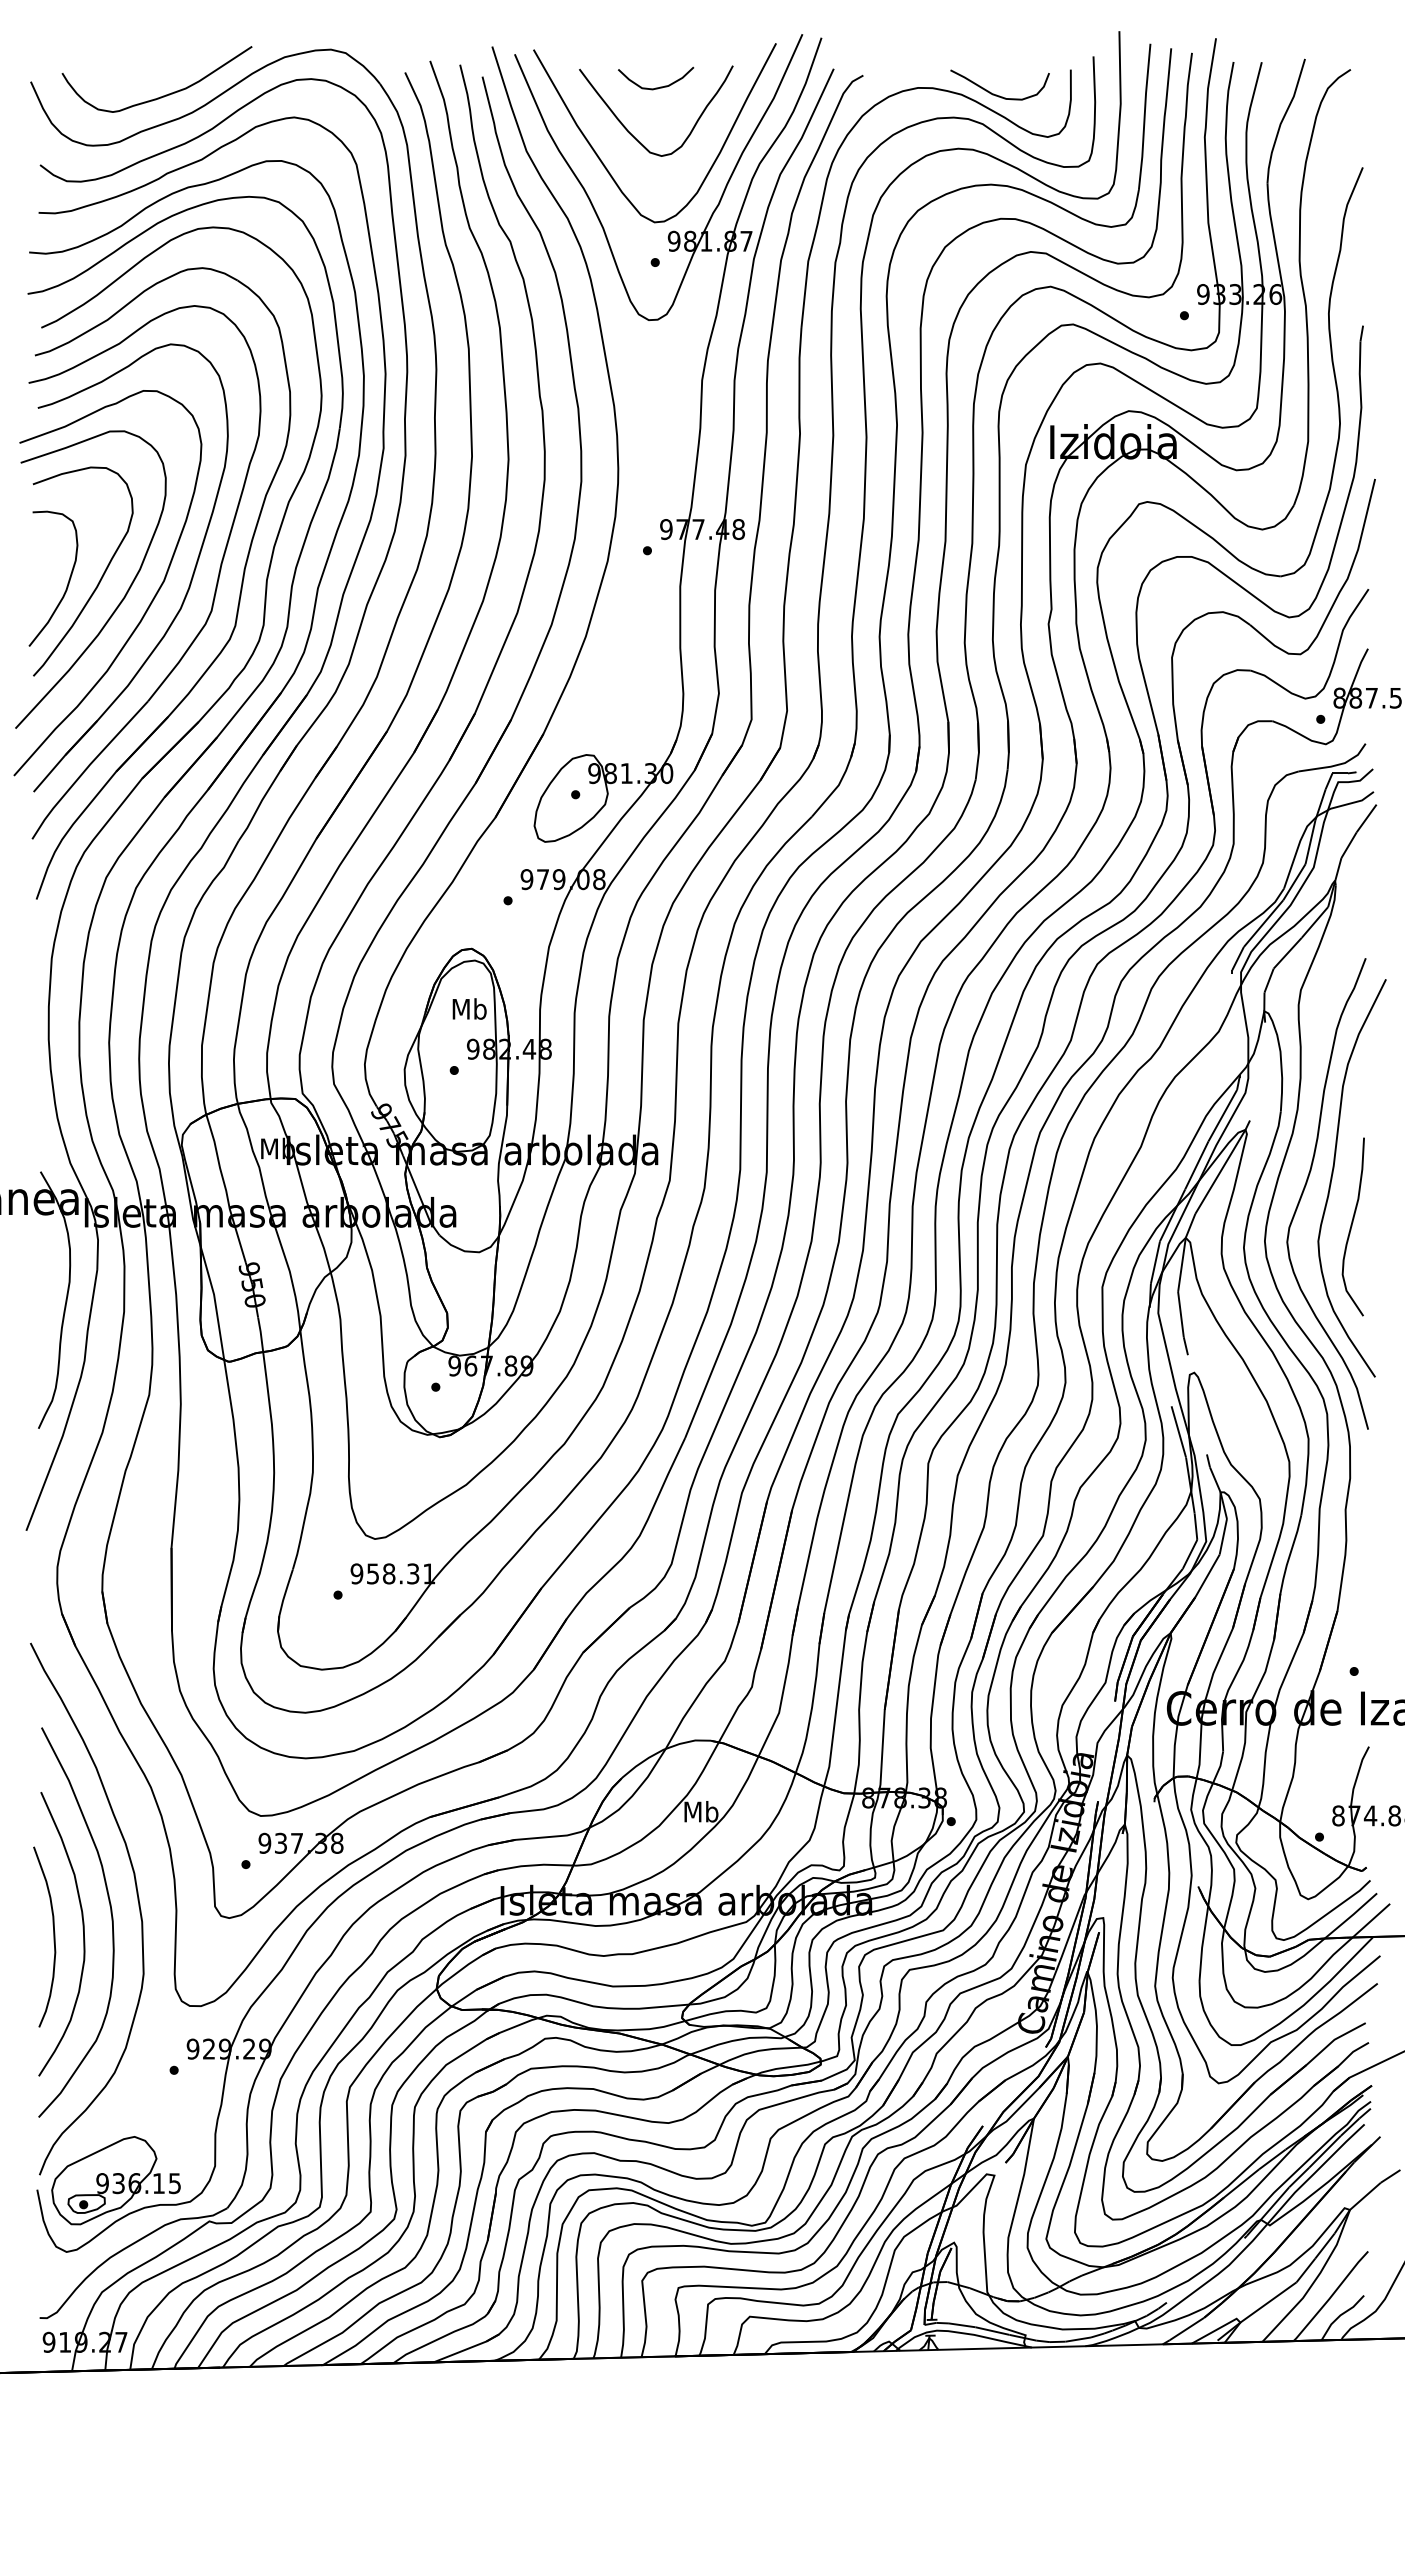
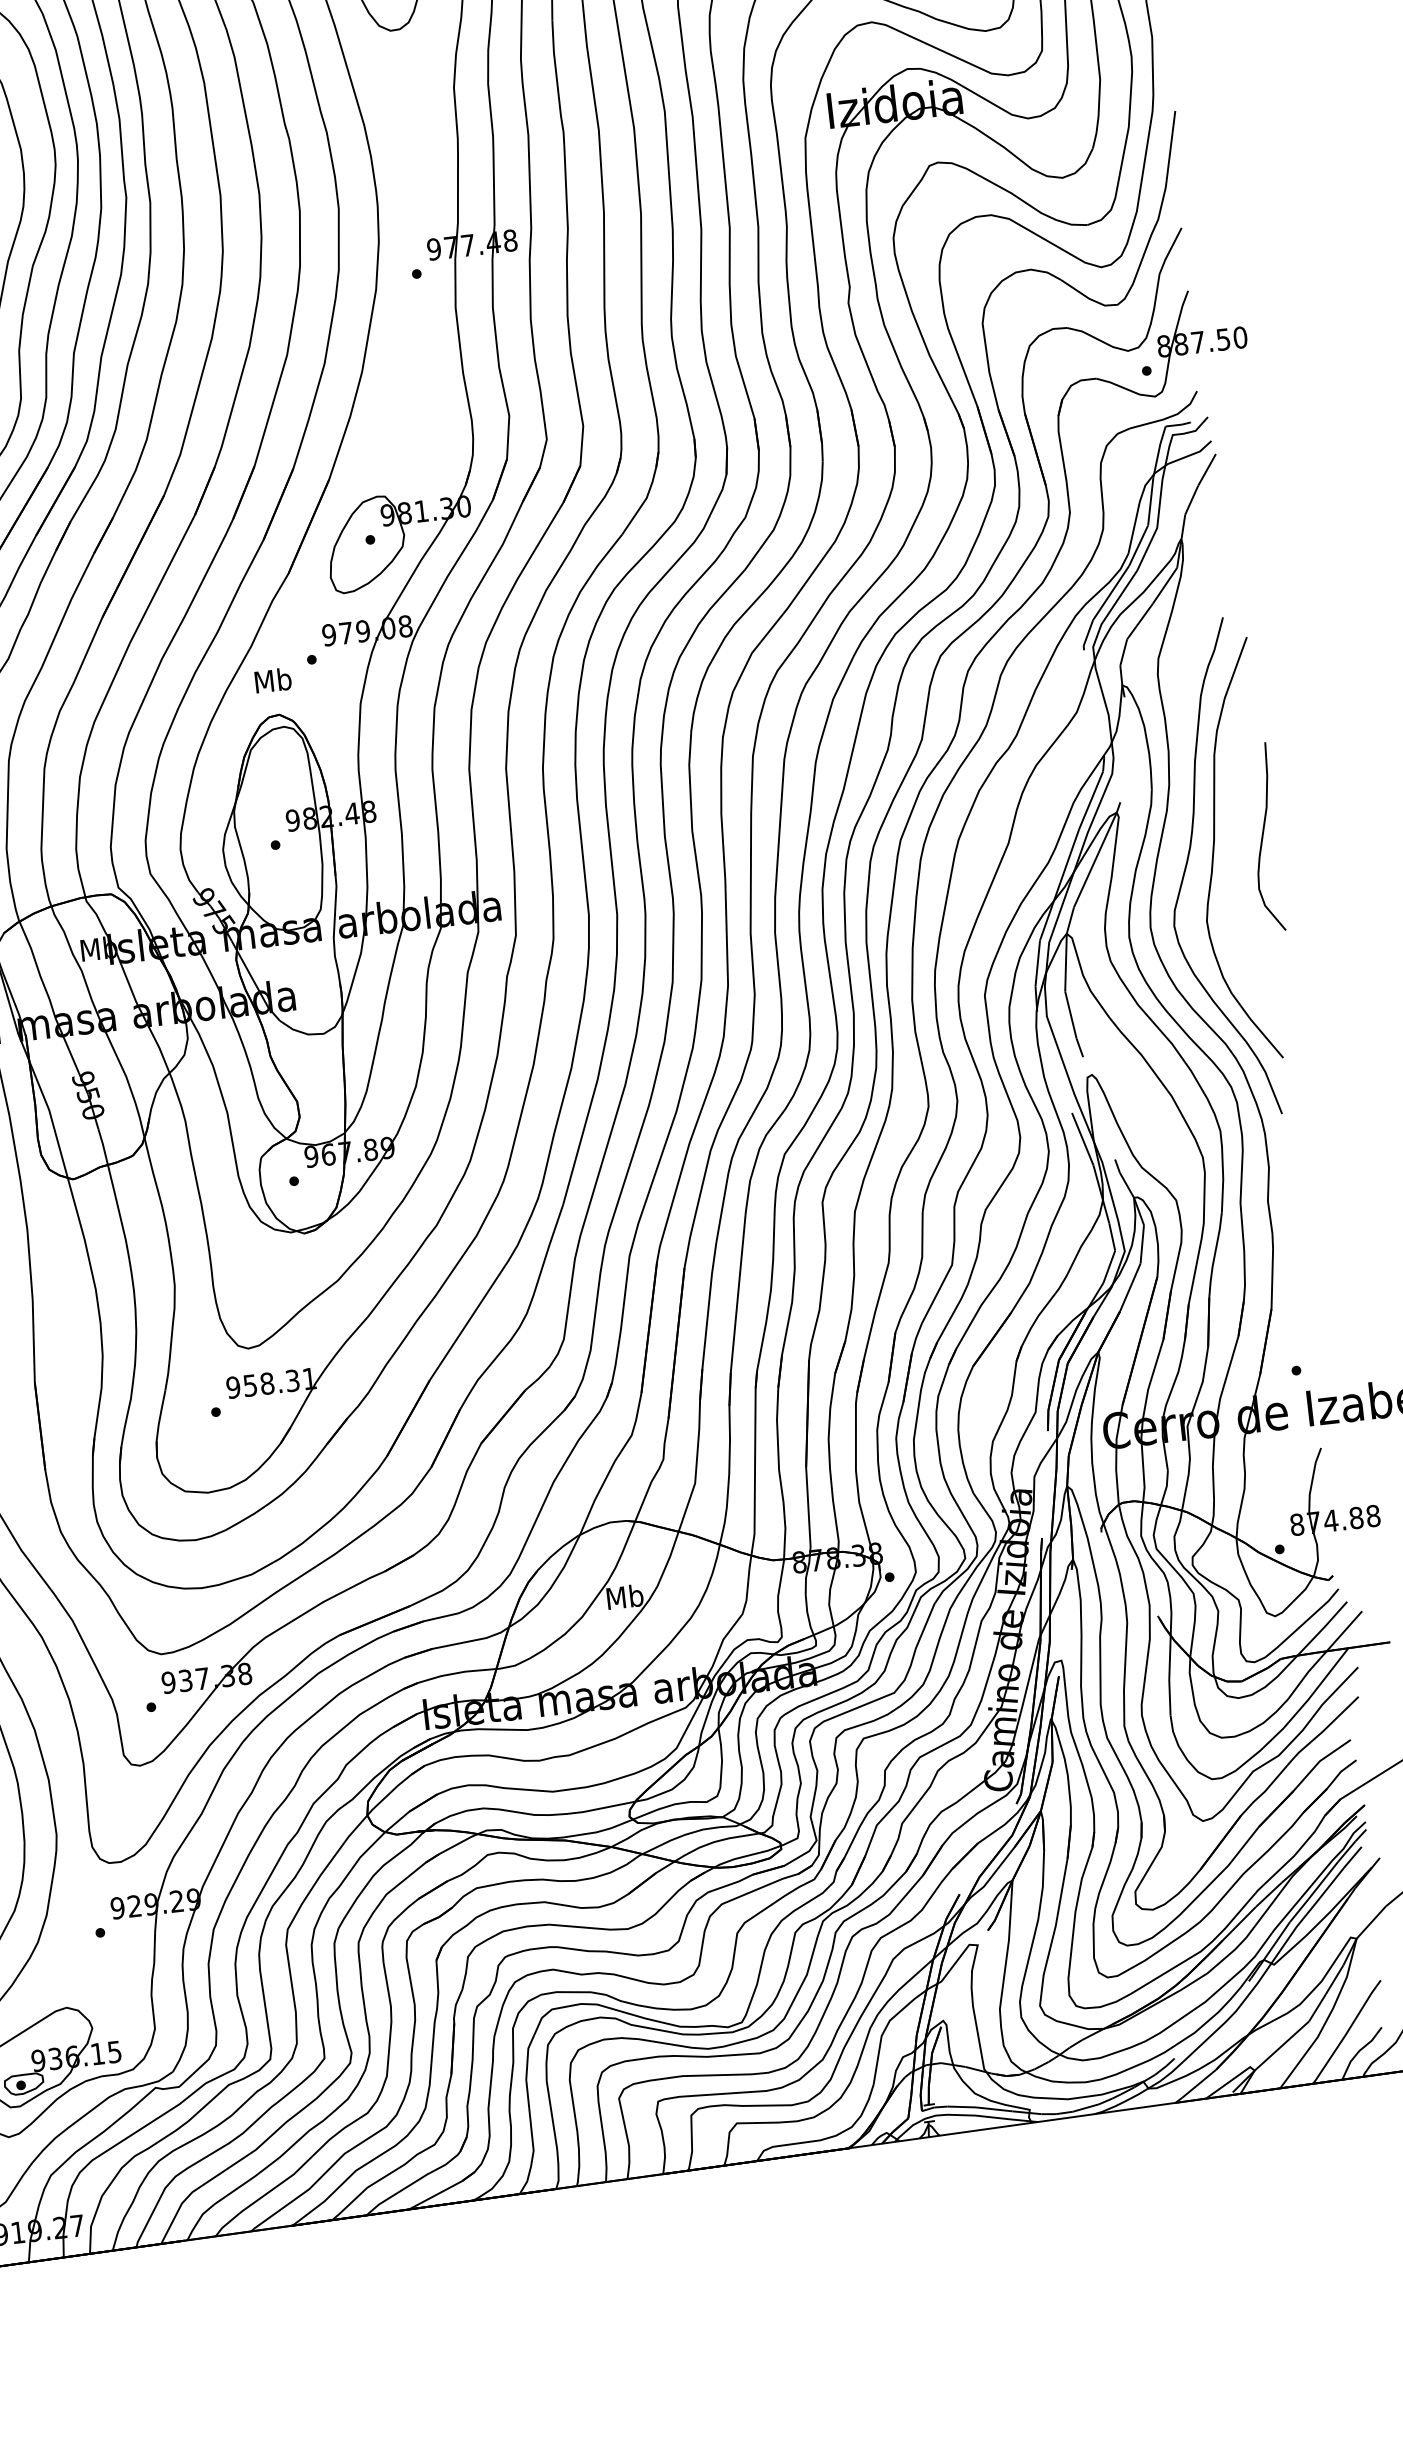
text: (469, 1008) -> (272, 679), moved
curve: (1352, 1226) -> (1263, 837), moved

